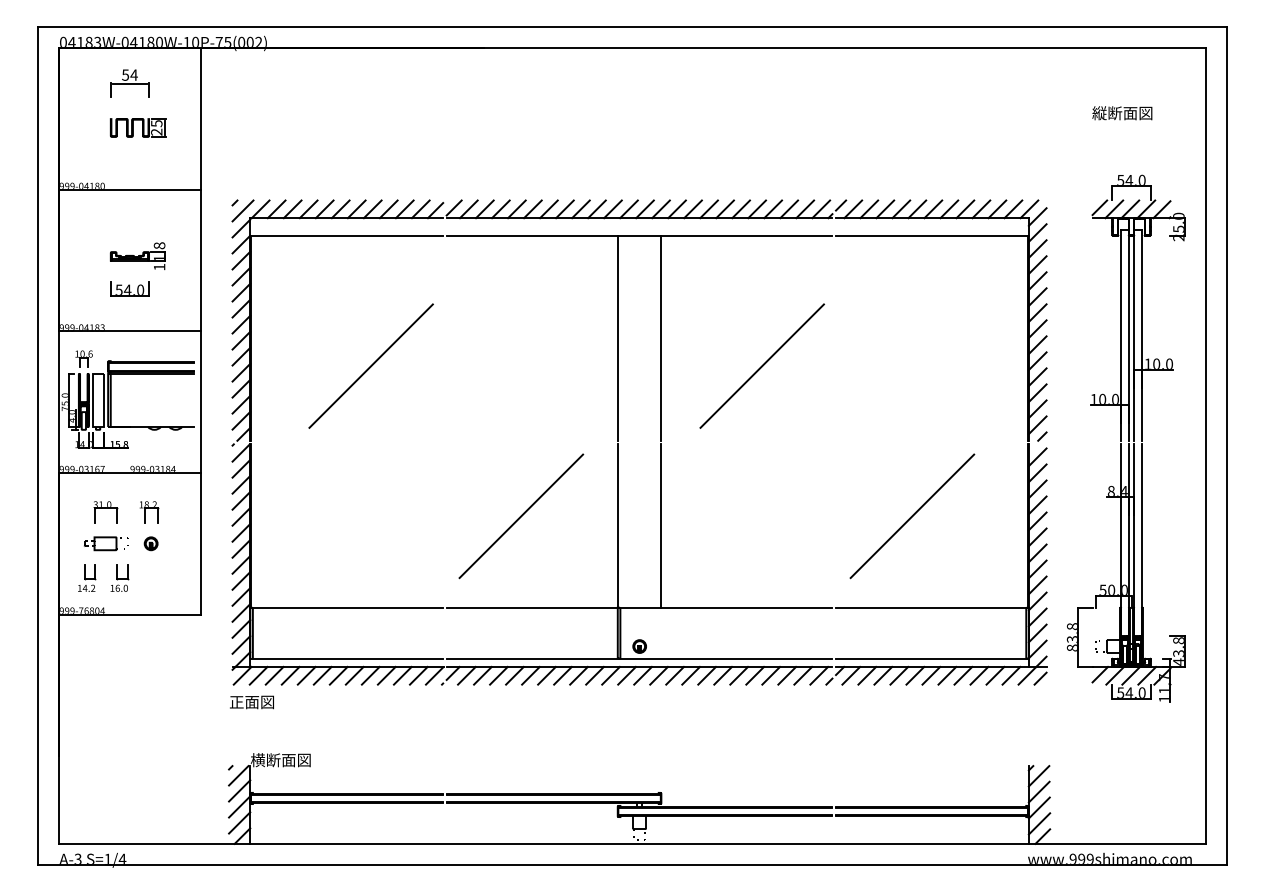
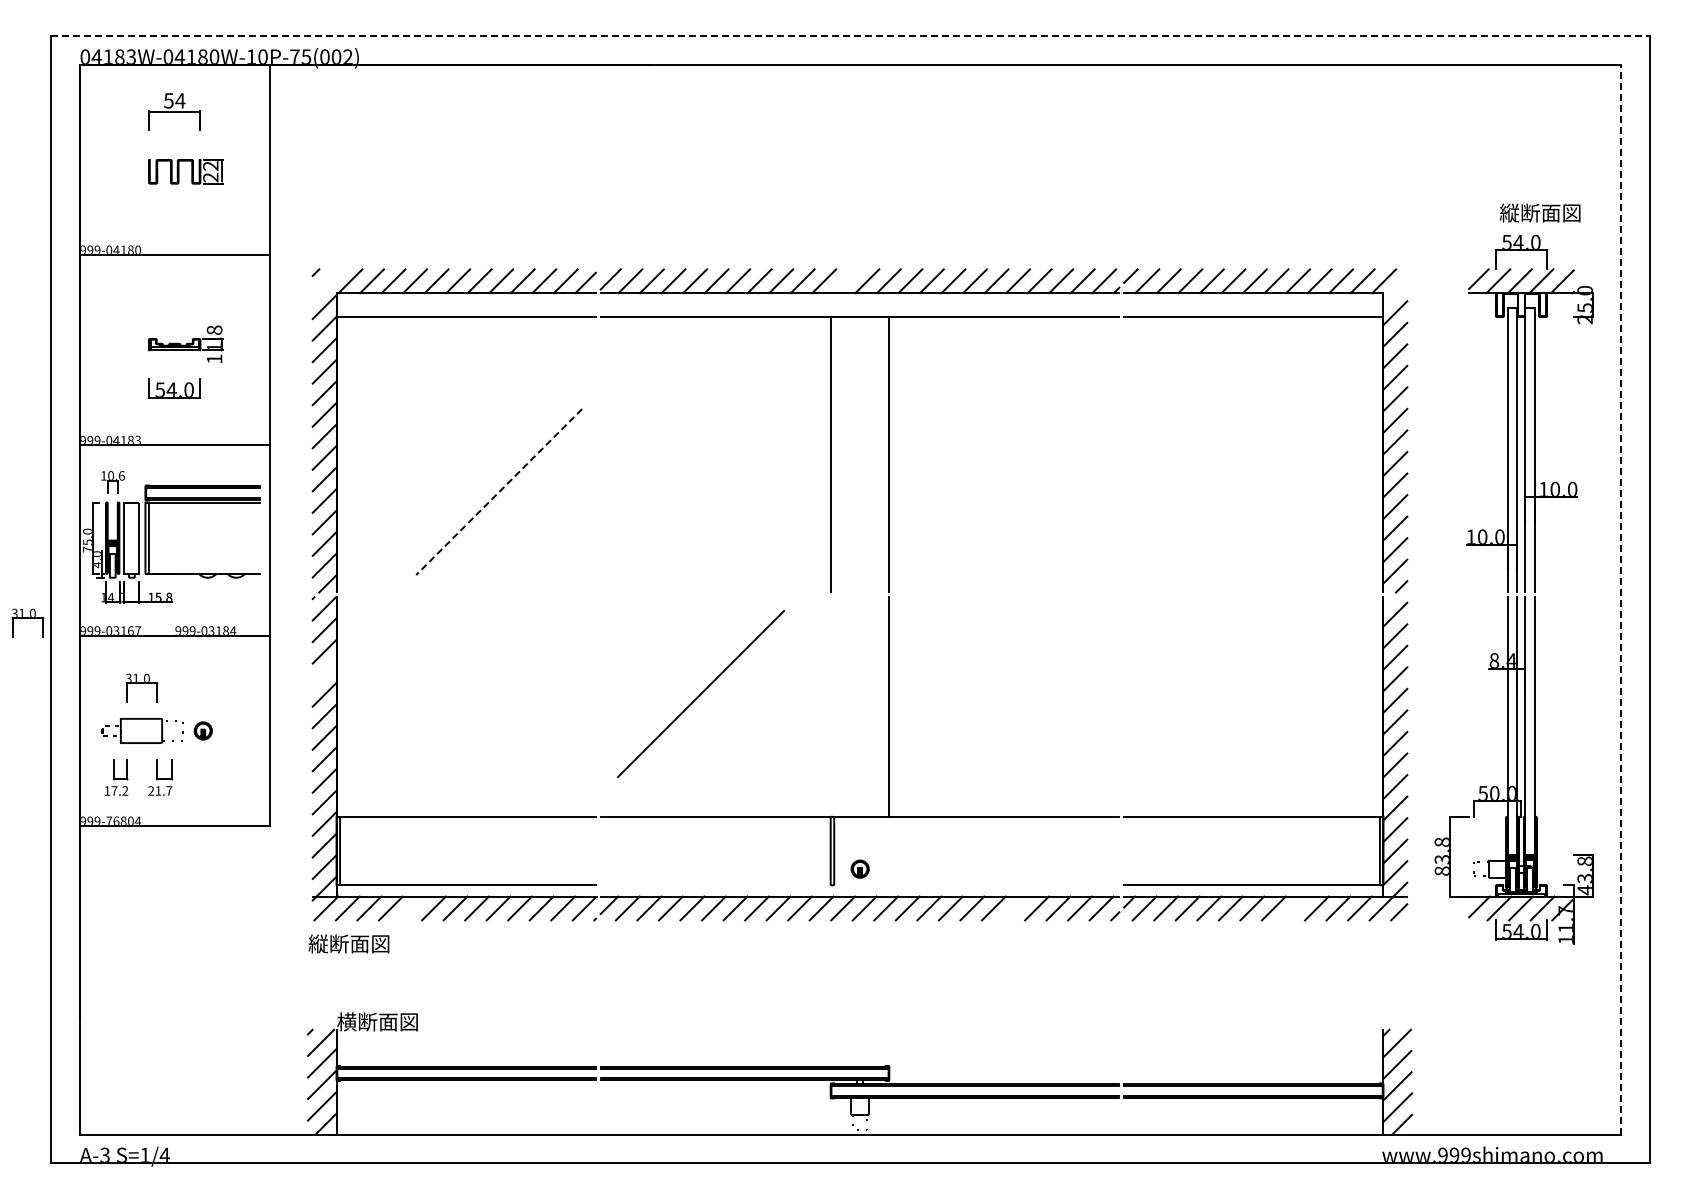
line: (632, 27) -> (850, 36), solid -> dashed
text: (1121, 112) -> (1539, 212), moved
text: (156, 123) -> (210, 165), 25 -> 22
line: (628, 209) -> (845, 281), removed
line: (242, 211) -> (326, 283), removed
line: (1037, 216) -> (1395, 291), removed
line: (370, 366) -> (498, 492), solid -> dashed
line: (761, 366) -> (1024, 492), removed
line: (1205, 446) -> (1621, 599), solid -> dashed
part: (20, 463) -> (27, 622), added
line: (241, 501) -> (324, 673), removed
part: (149, 511) -> (200, 687), removed
line: (912, 516) -> (1226, 694), removed
line: (618, 525) -> (831, 706), removed
part: (105, 543) -> (142, 730), size x1.4
text: (85, 588) -> (114, 790), 14.2 -> 17.2
text: (119, 588) -> (160, 790), 16.0 -> 21.7
line: (639, 658) -> (859, 885), removed
line: (306, 675) -> (412, 908), removed
line: (755, 675) -> (1015, 908), removed
line: (963, 675) -> (1295, 908), removed
text: (259, 701) -> (348, 943), 正面図 -> 縦断面図

